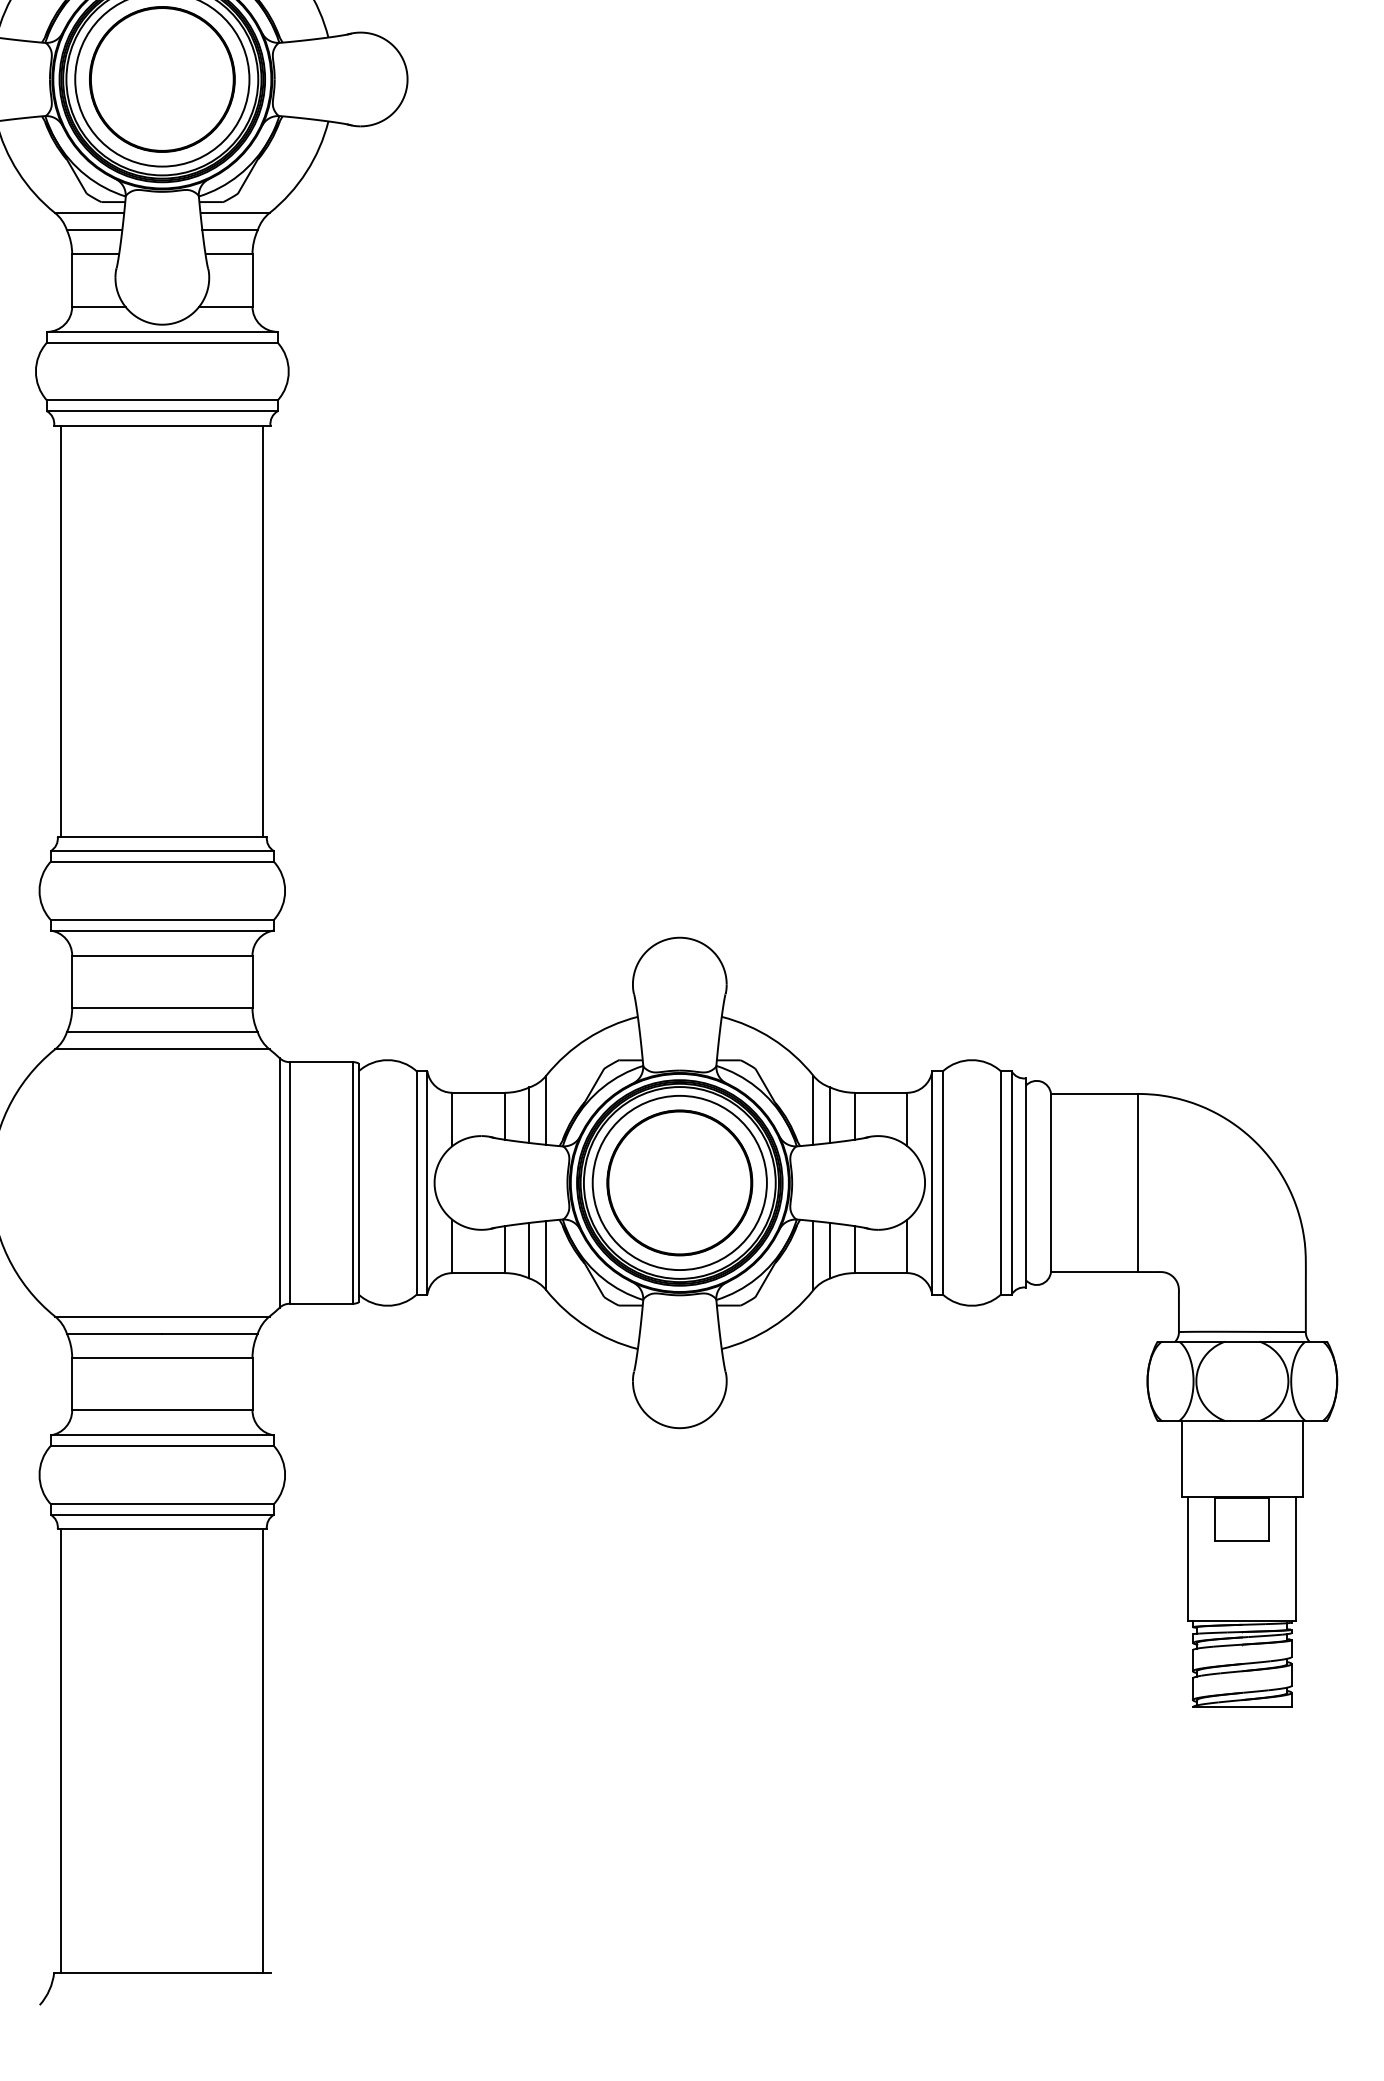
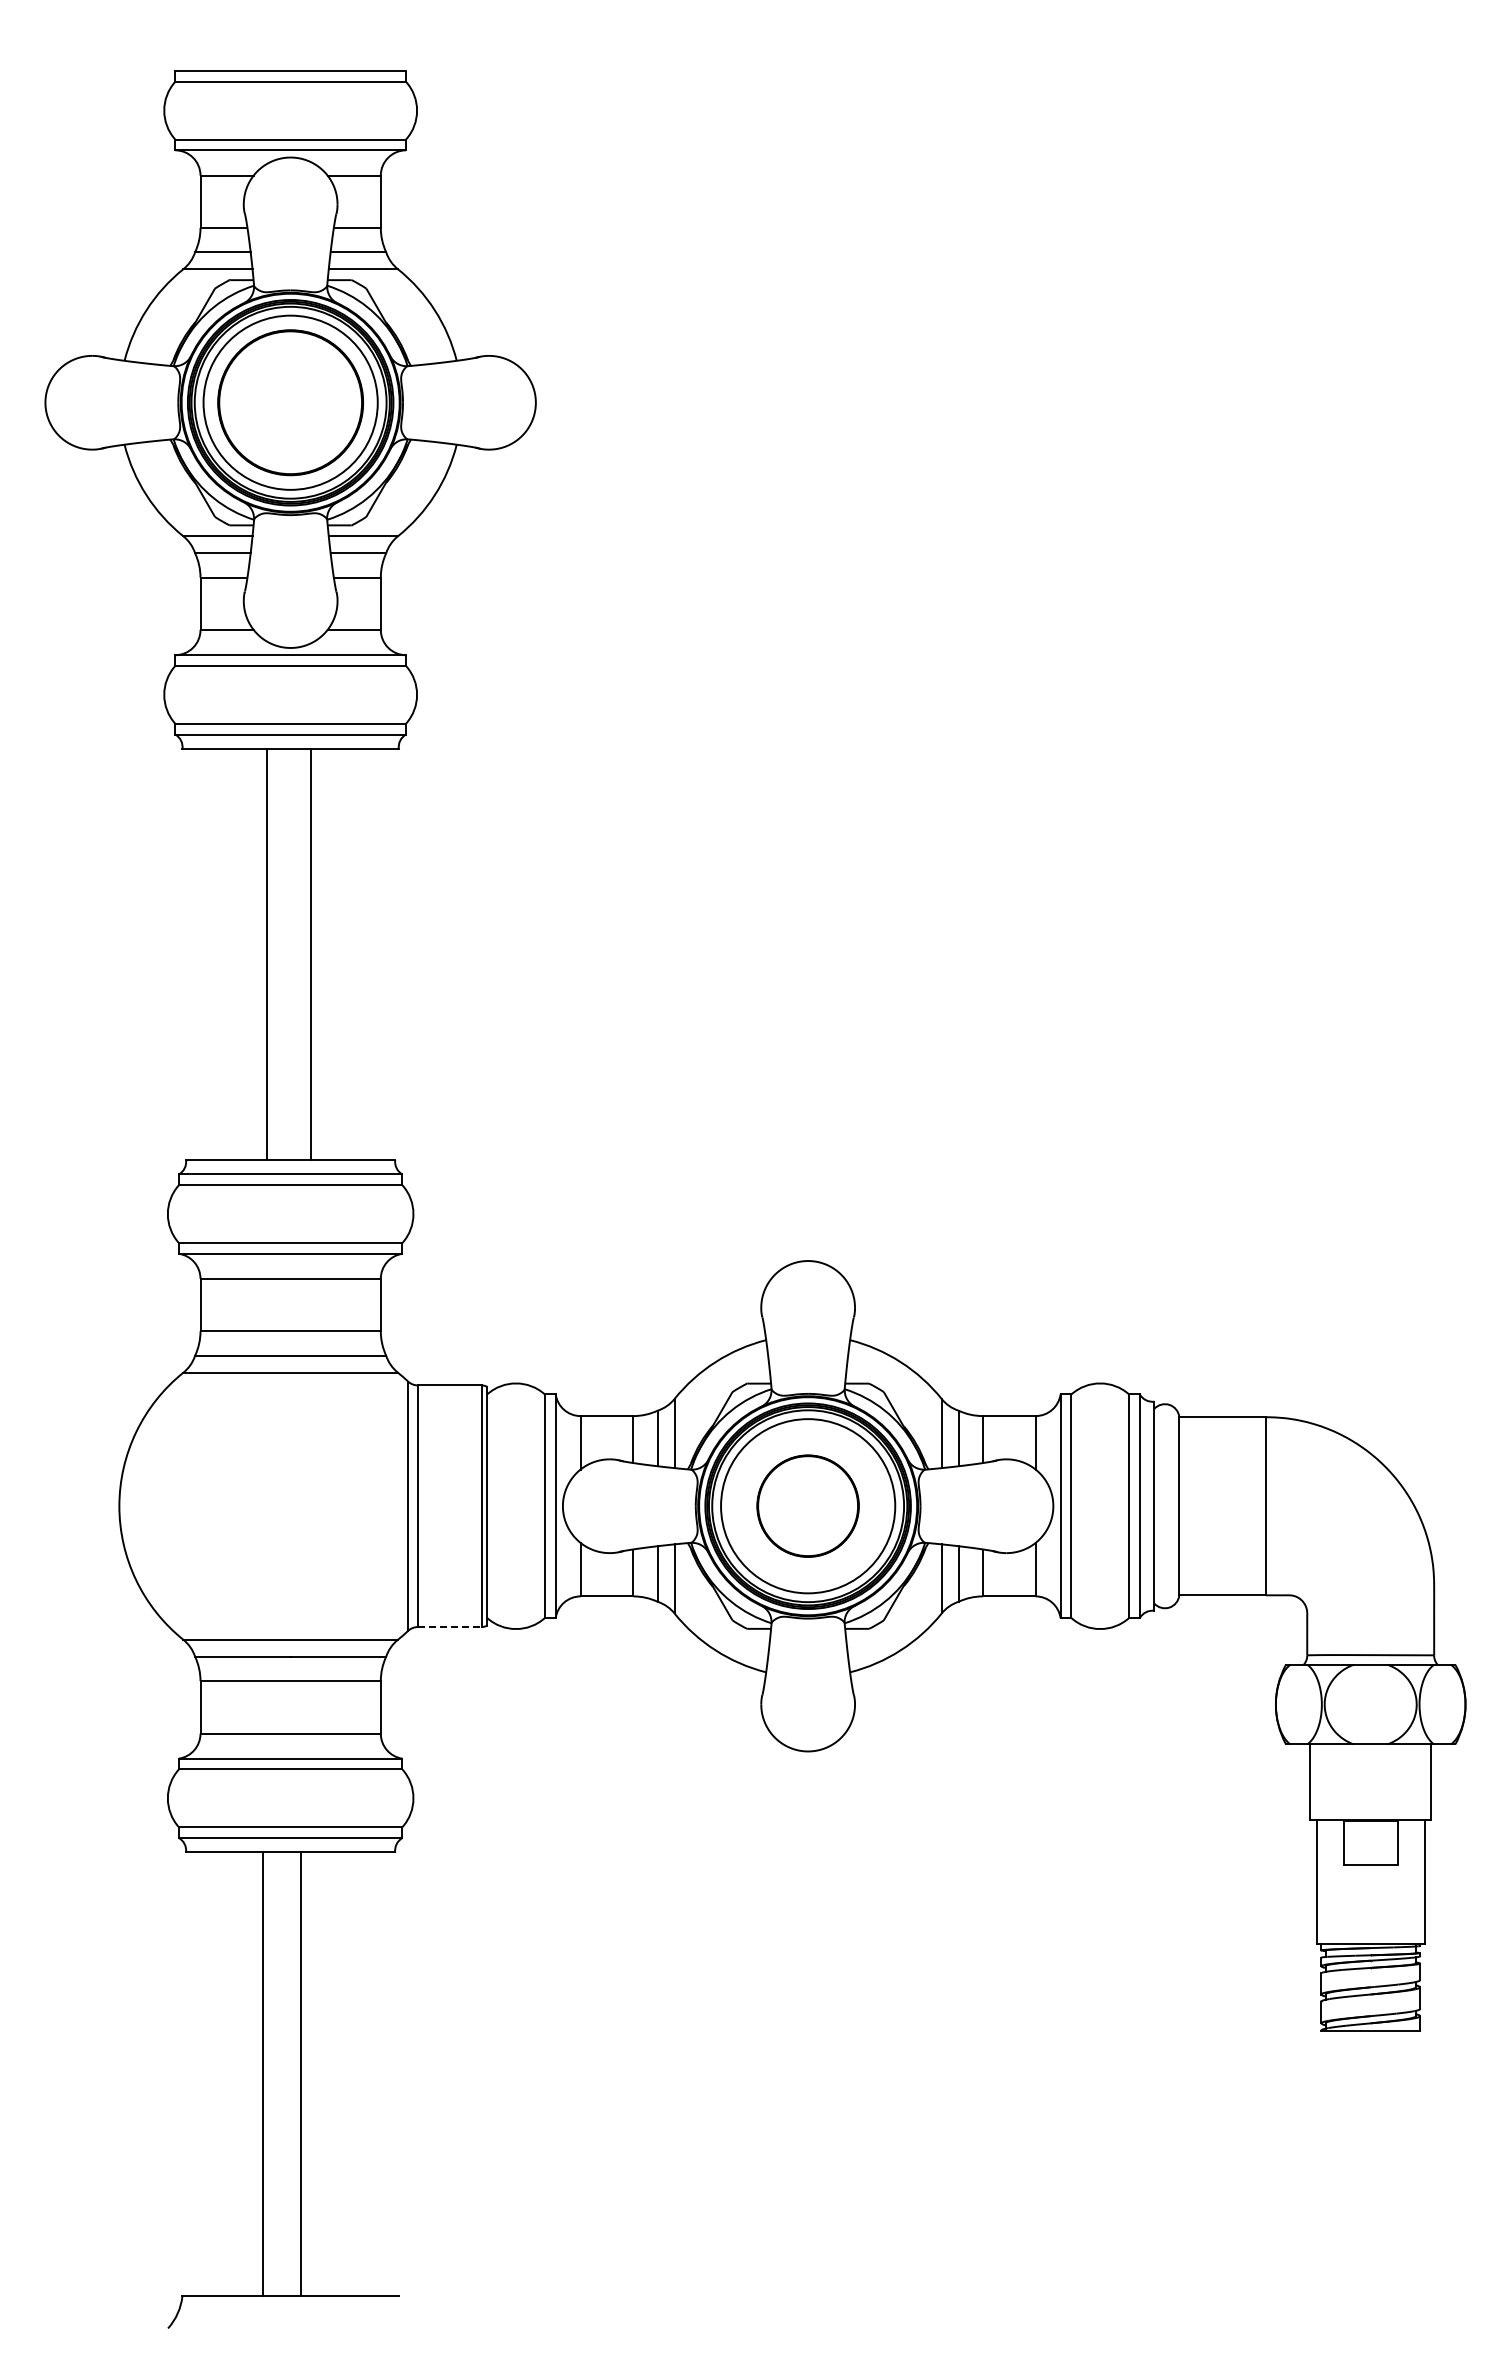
line: (61, 631) -> (266, 954), moved
line: (263, 631) -> (310, 954), moved
part: (679, 1182) -> (807, 1505), size x0.7
line: (321, 1304) -> (449, 1627), solid -> dashed
line: (61, 1750) -> (262, 2073), moved
line: (263, 1750) -> (300, 2073), moved

